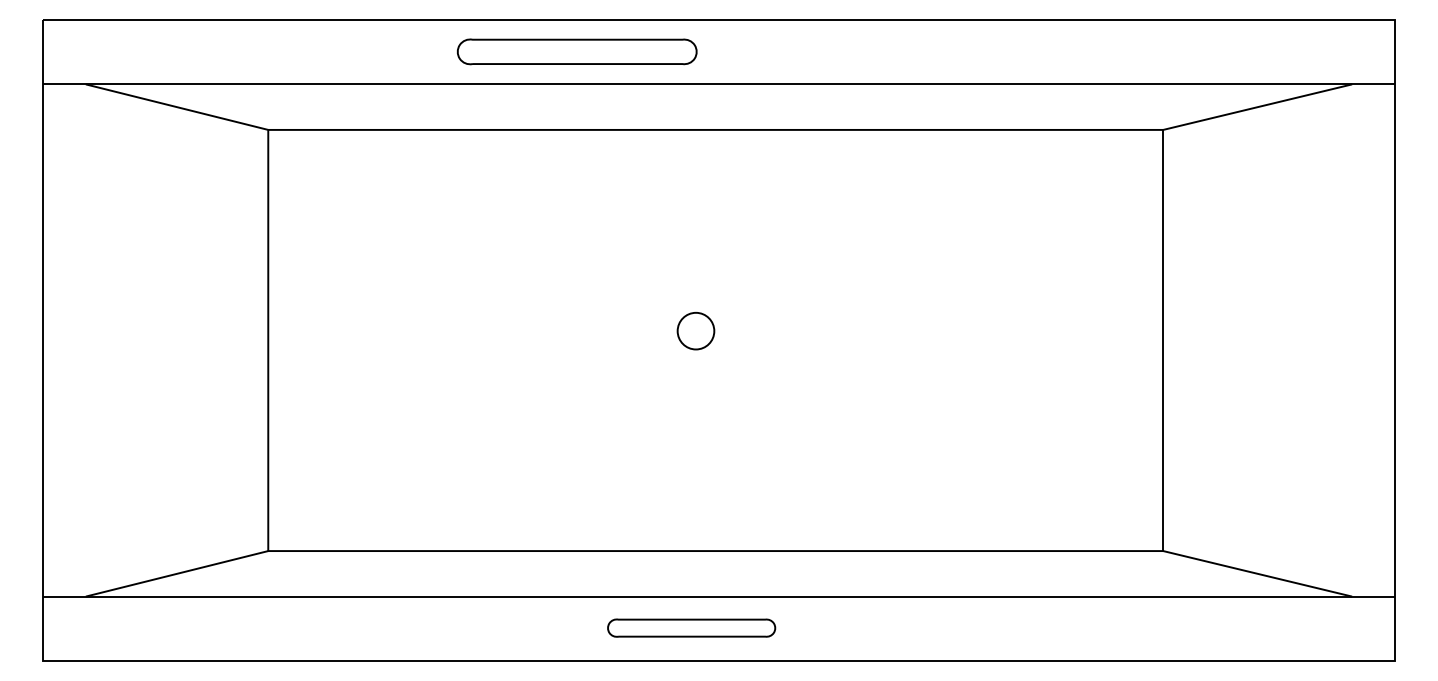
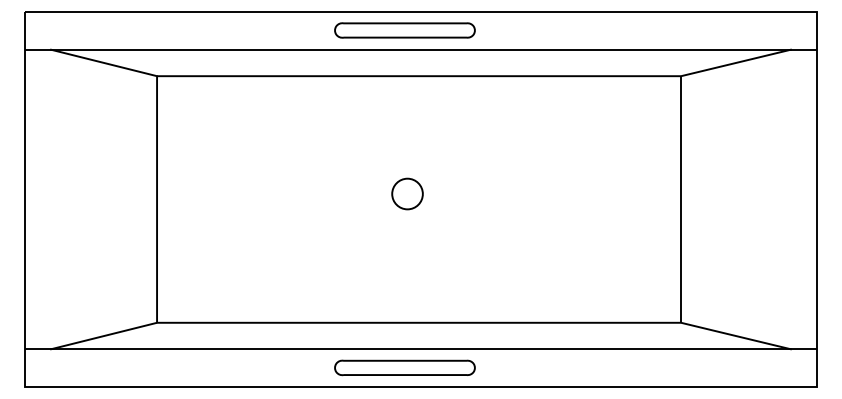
part: (576, 51) -> (404, 30), moved
circle: (695, 330) -> (407, 193), size x1.43
part: (690, 627) -> (404, 367), size x1.43

